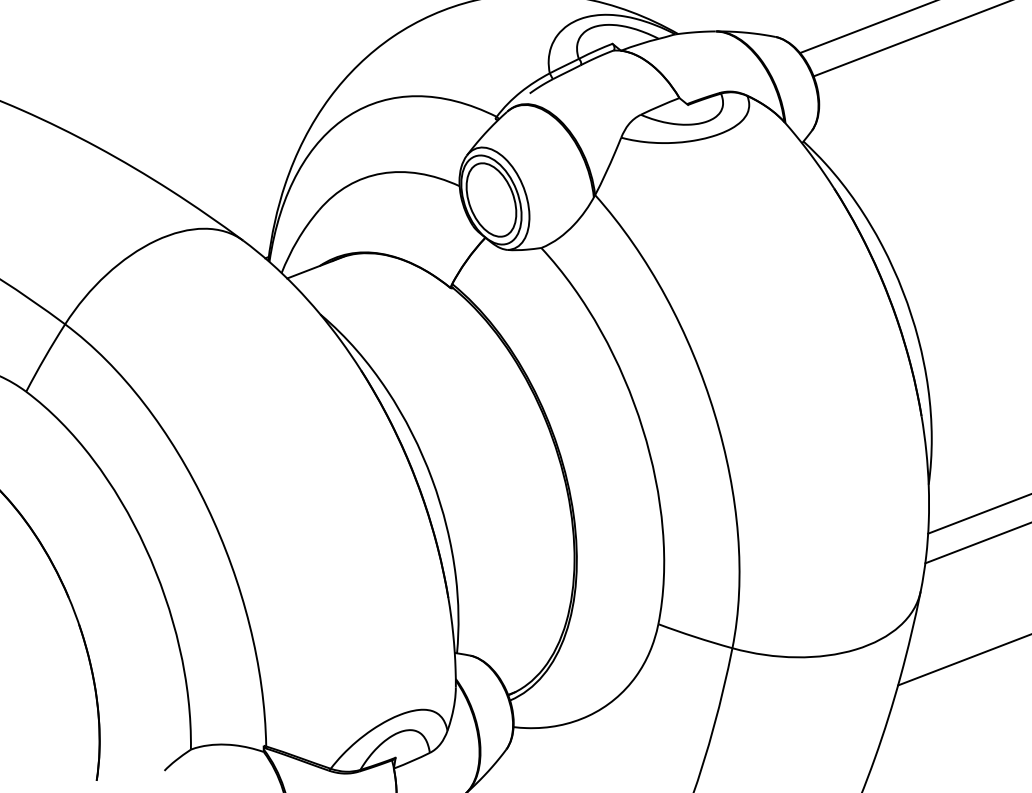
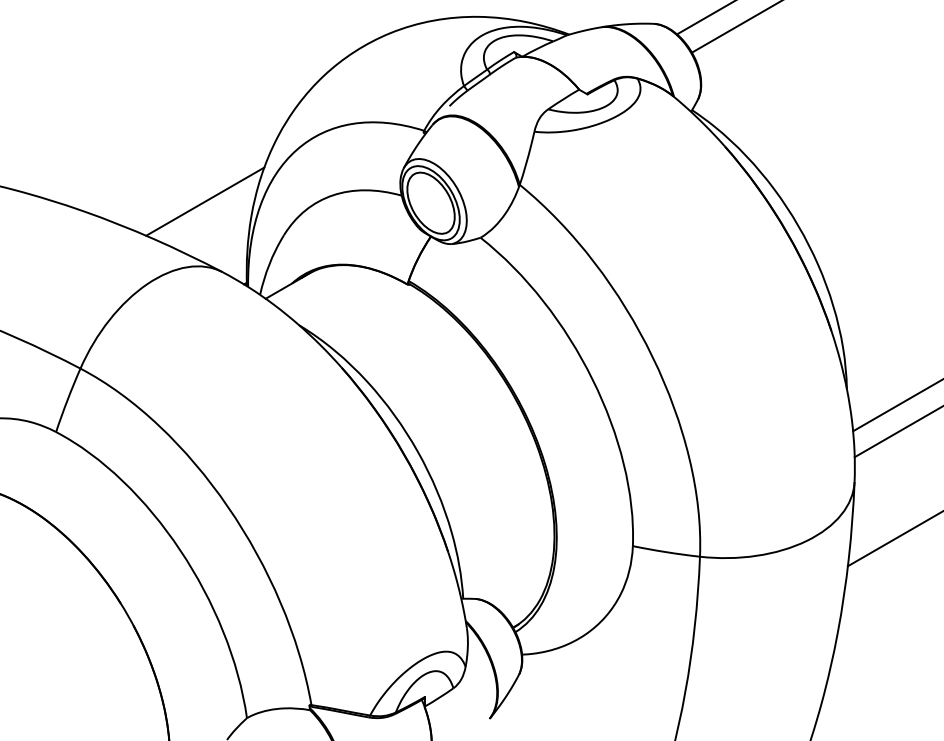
line: (236, 157) -> (205, 201), added

